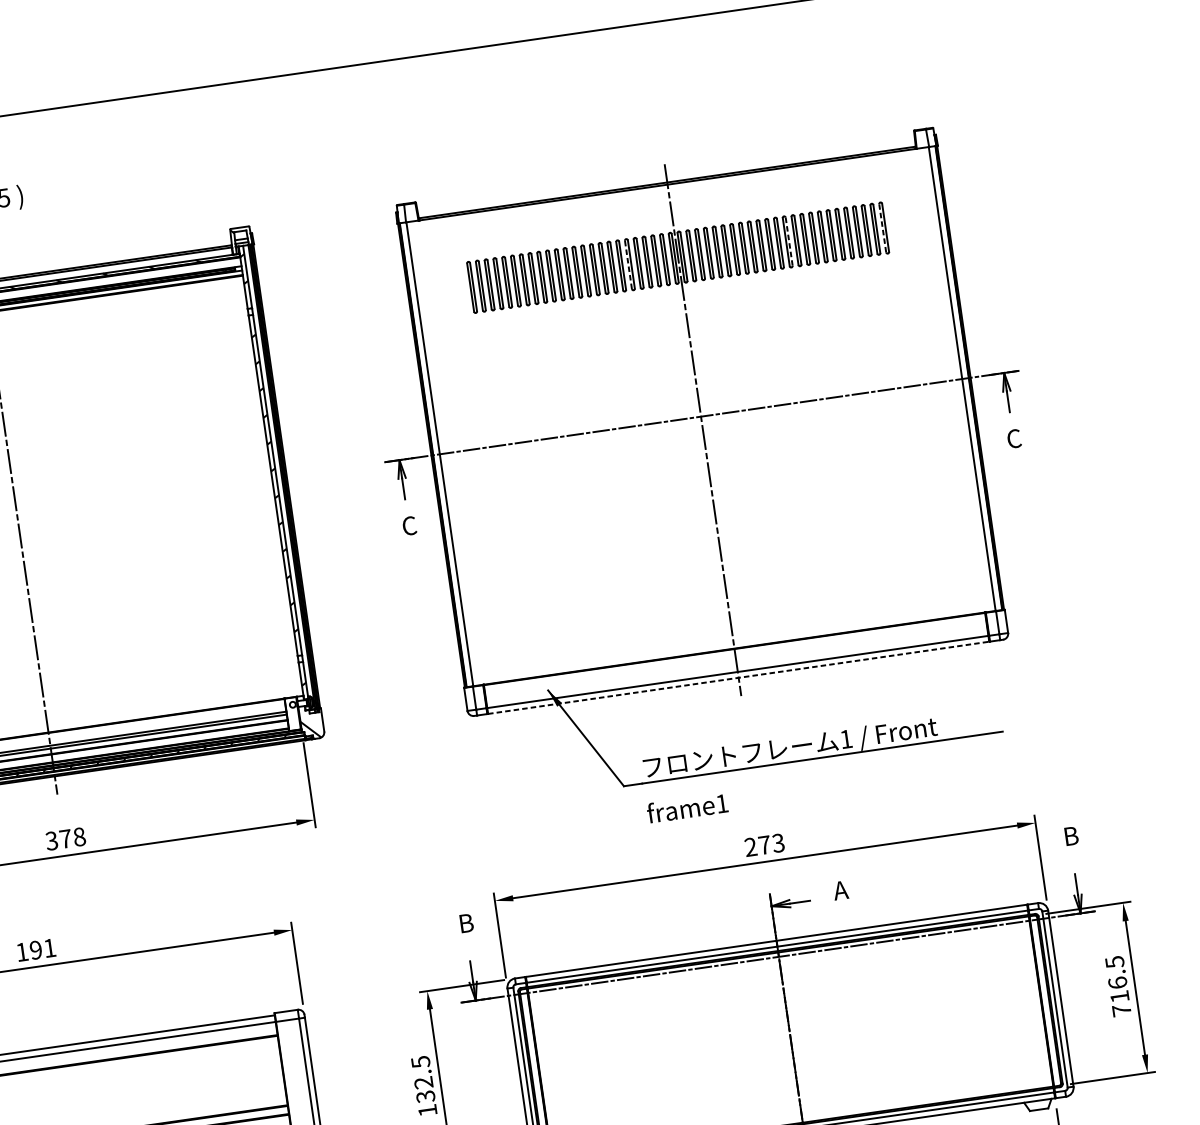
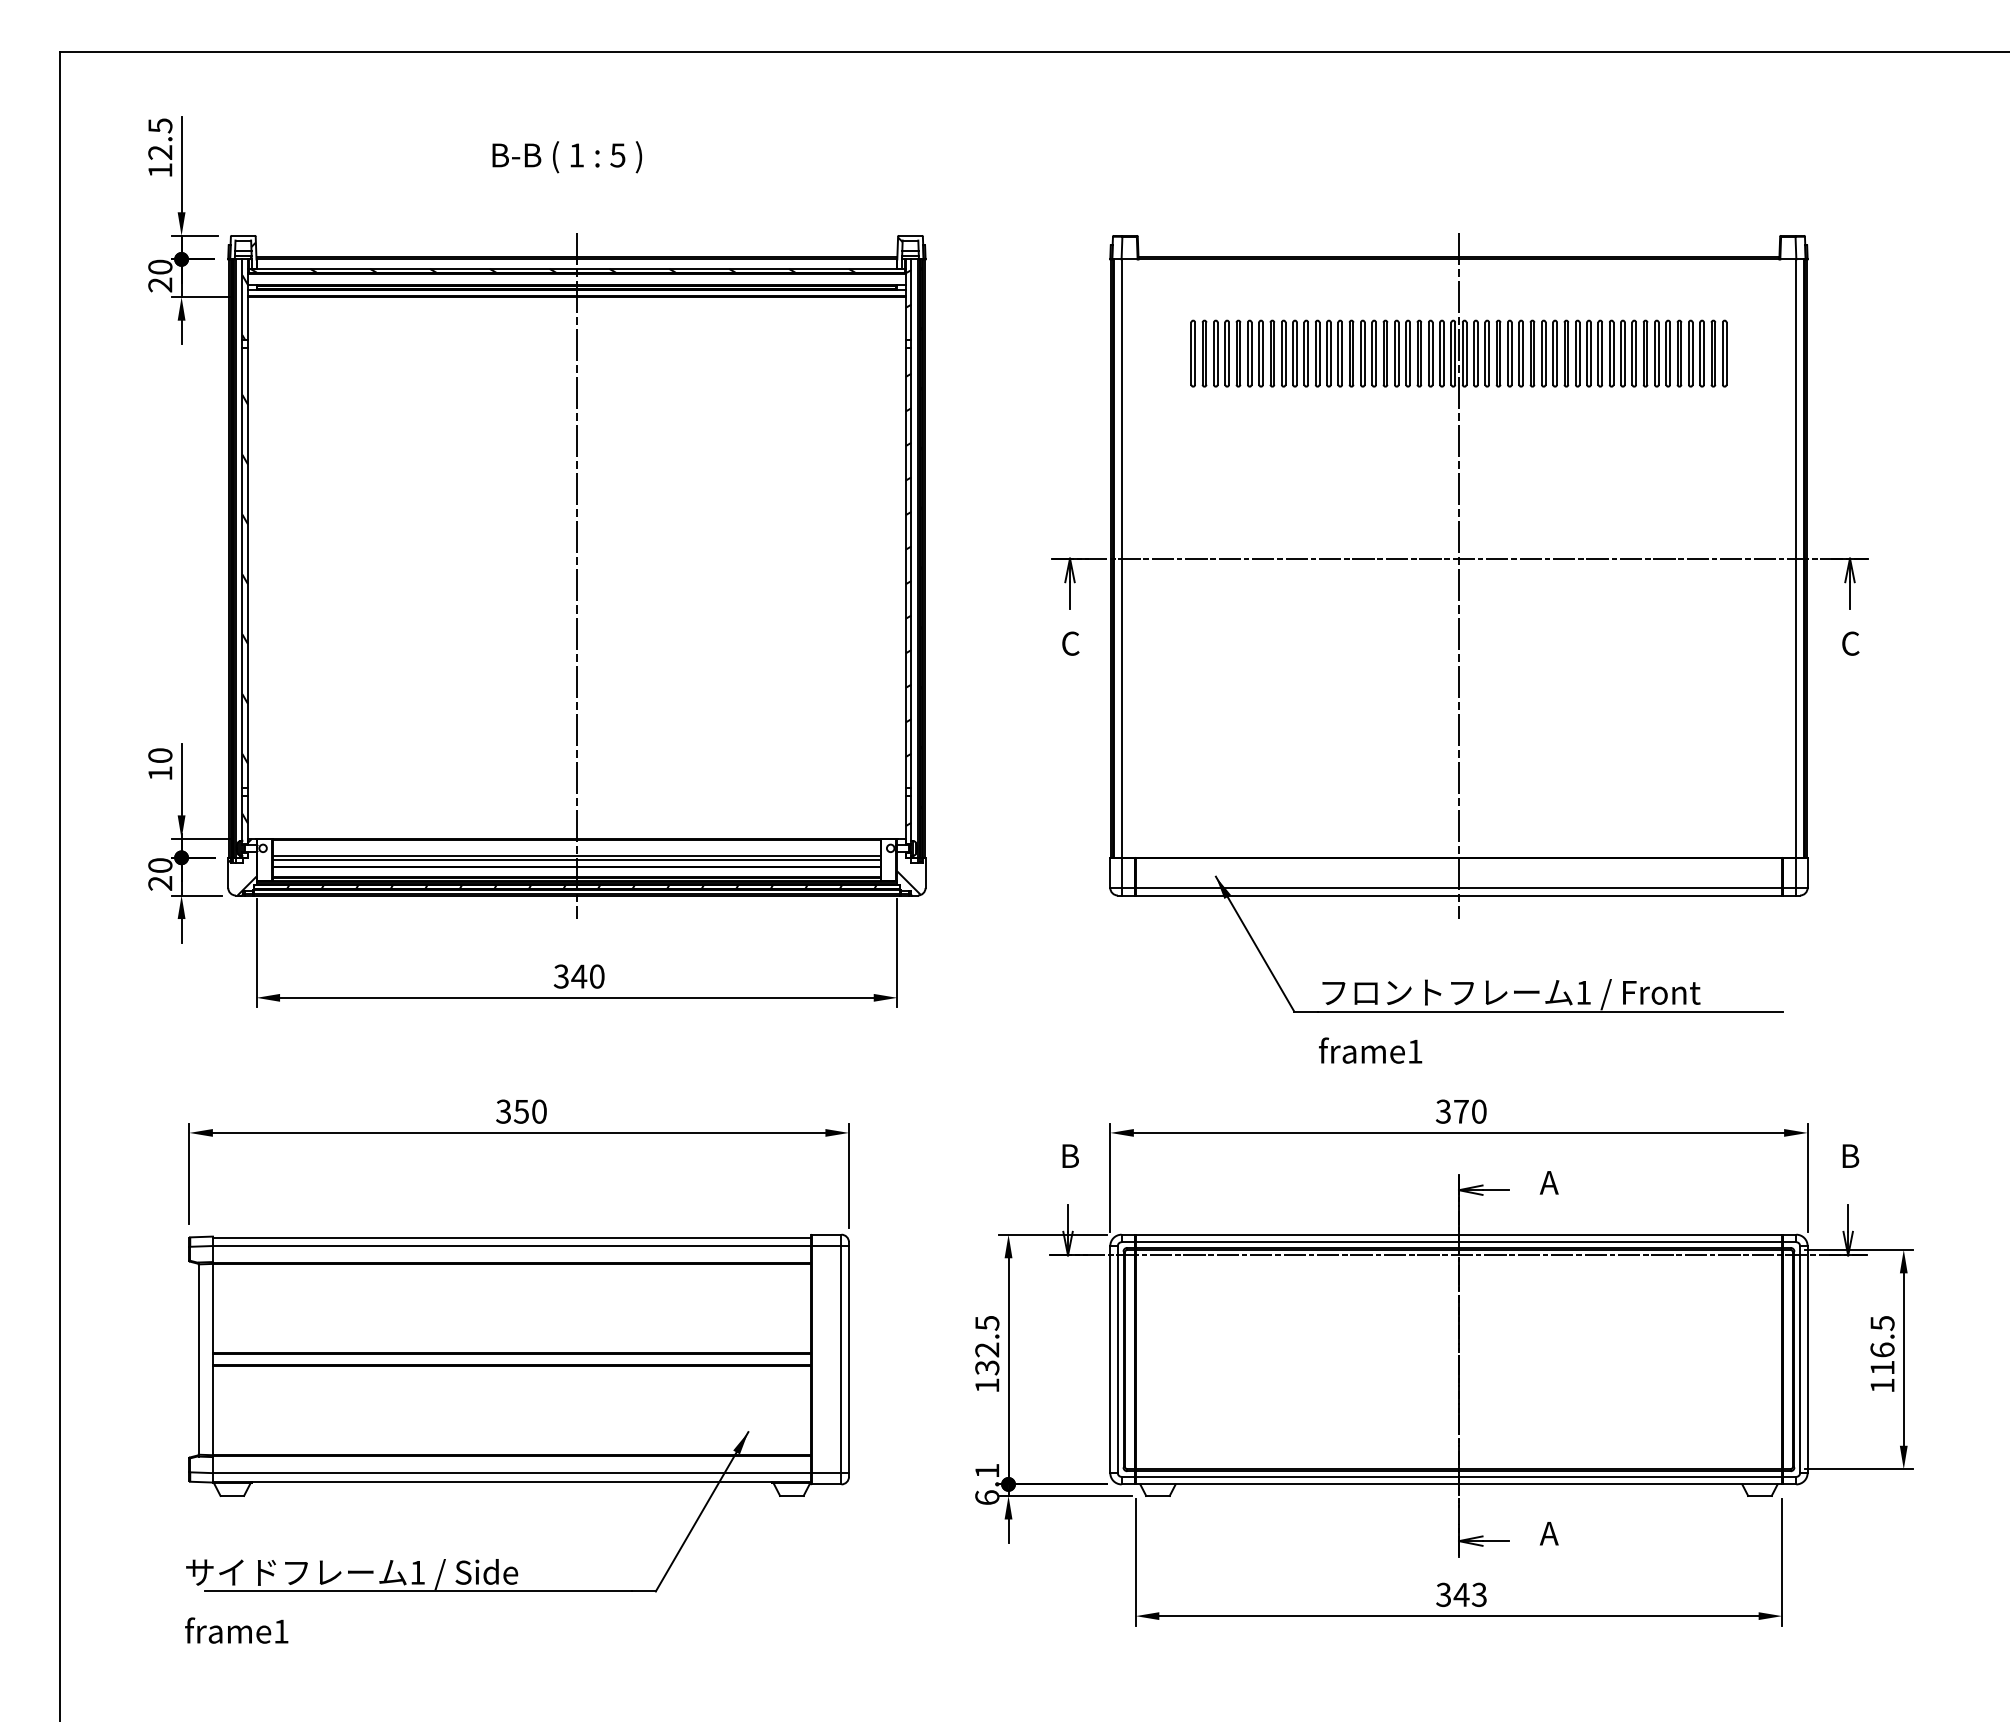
line: (882, 228) -> (1722, 353), dashed -> solid
line: (789, 242) -> (1602, 354), dashed -> solid
line: (628, 264) -> (1394, 353), dashed -> solid
line: (739, 677) -> (1459, 895), dashed -> solid
text: (72, 837) -> (587, 976), 378 -> 340
text: (763, 845) -> (1460, 1111), 273 -> 370
text: (35, 950) -> (521, 1111), 191 -> 350
text: (1121, 1010) -> (1882, 1385), 716.5 -> 116.5

